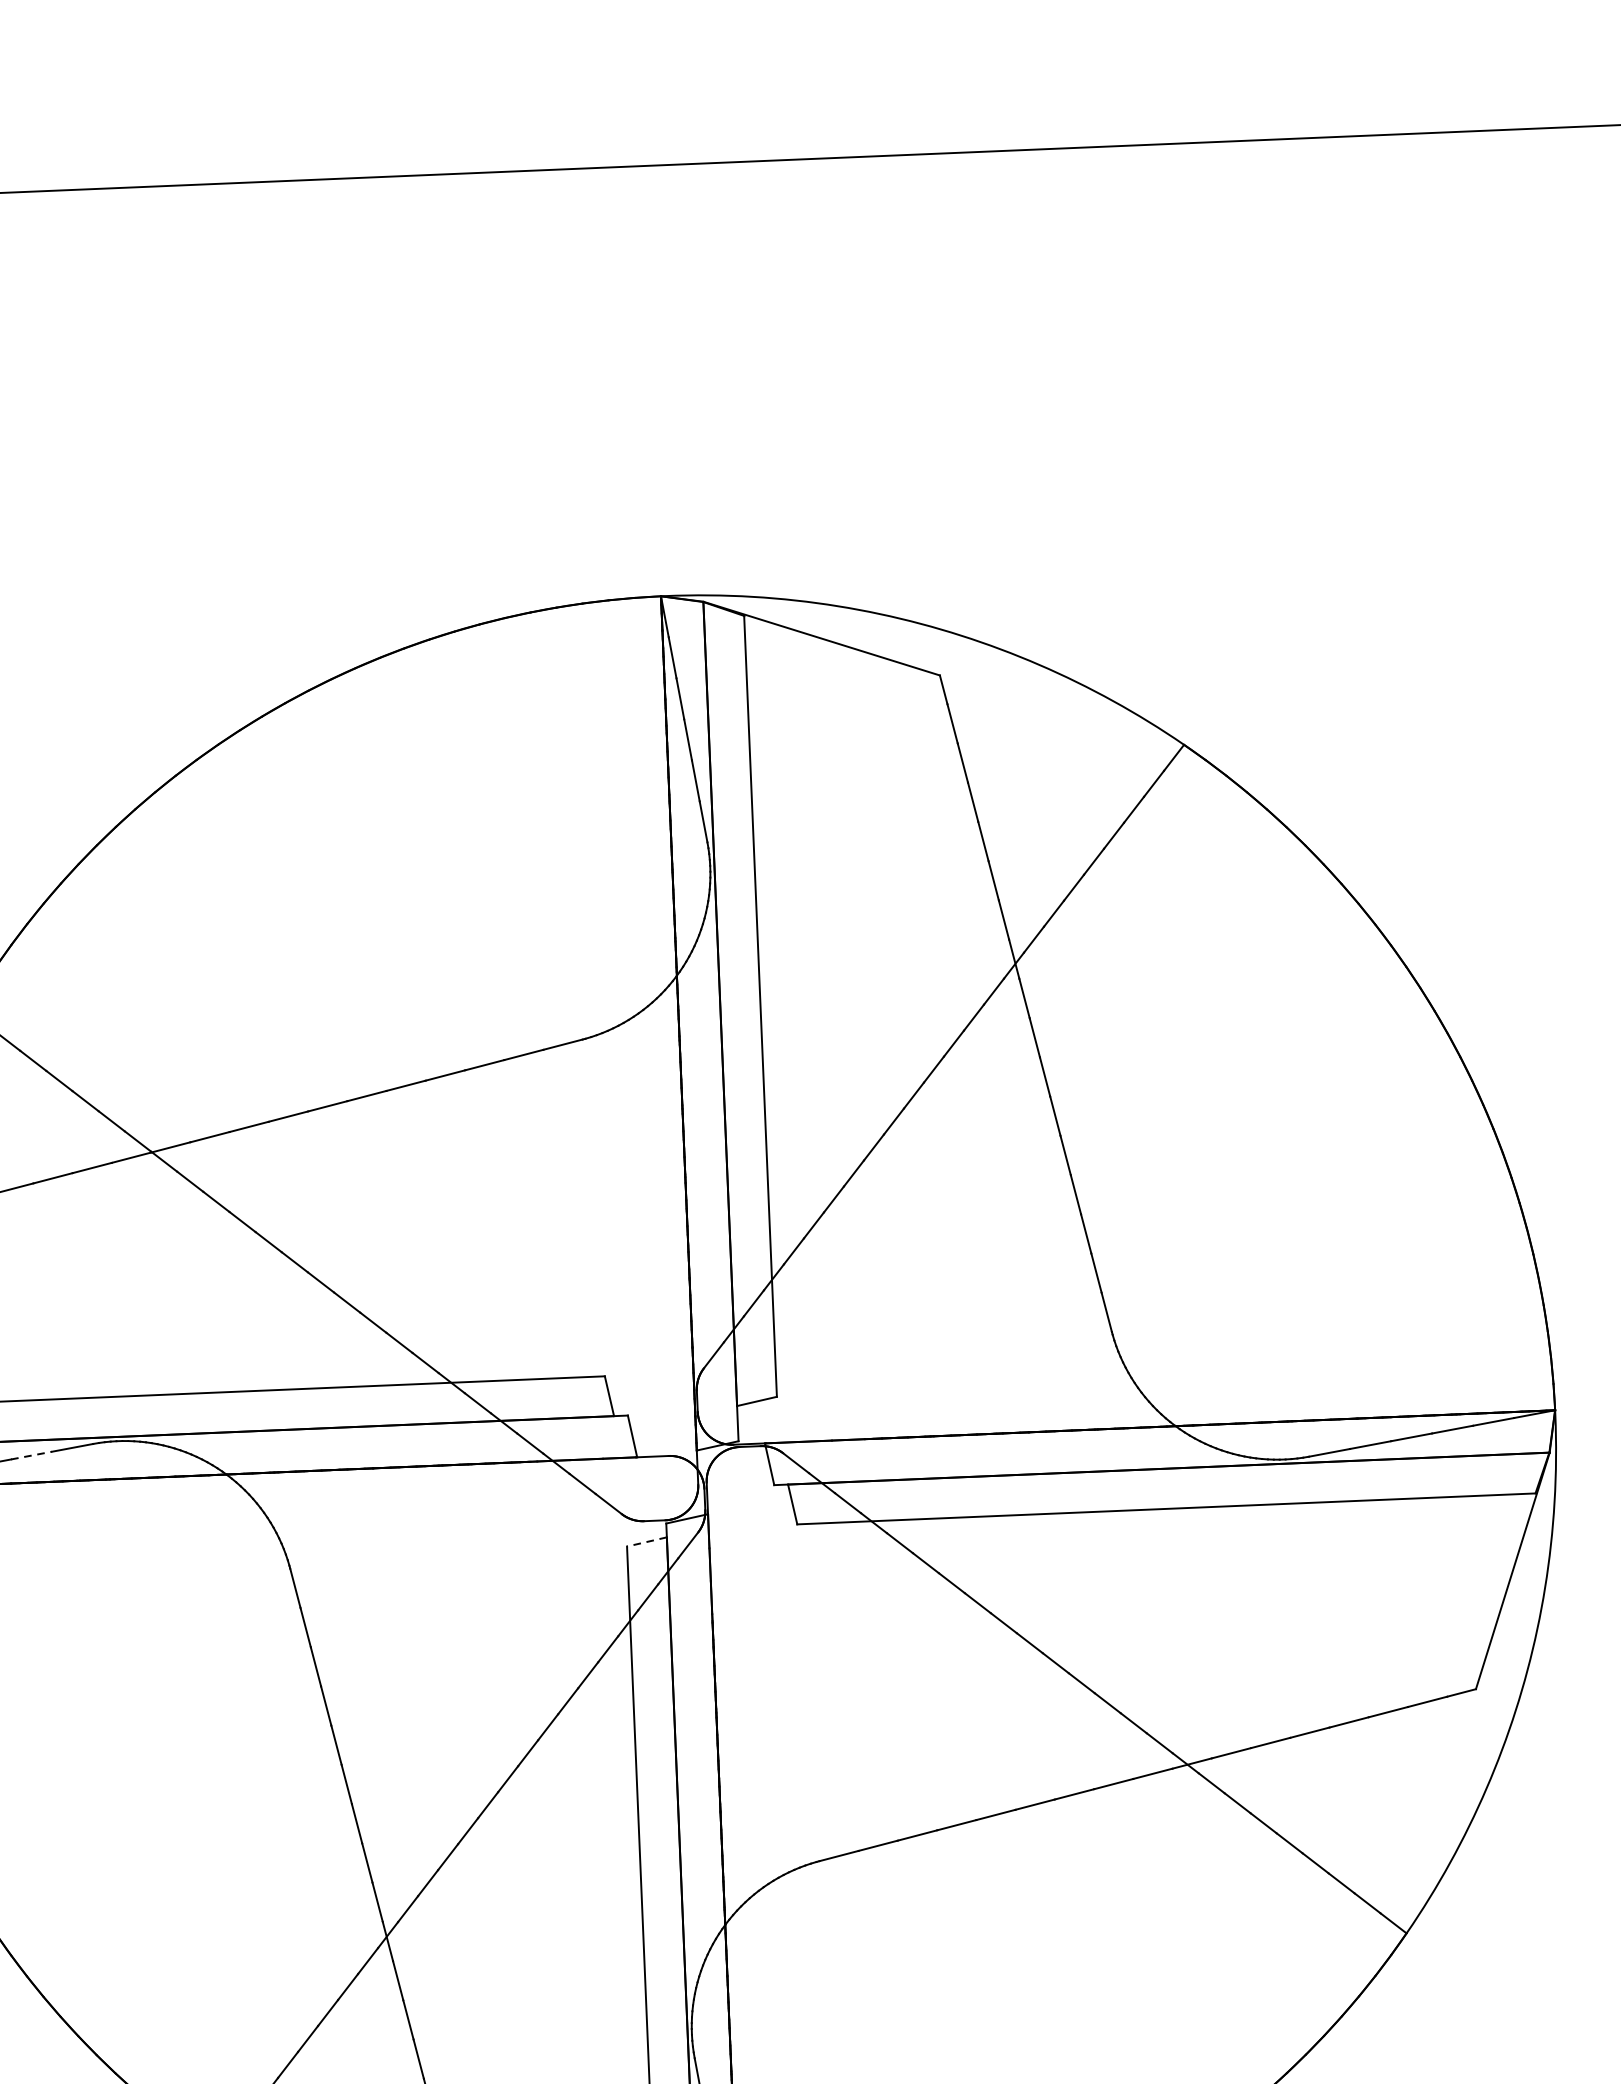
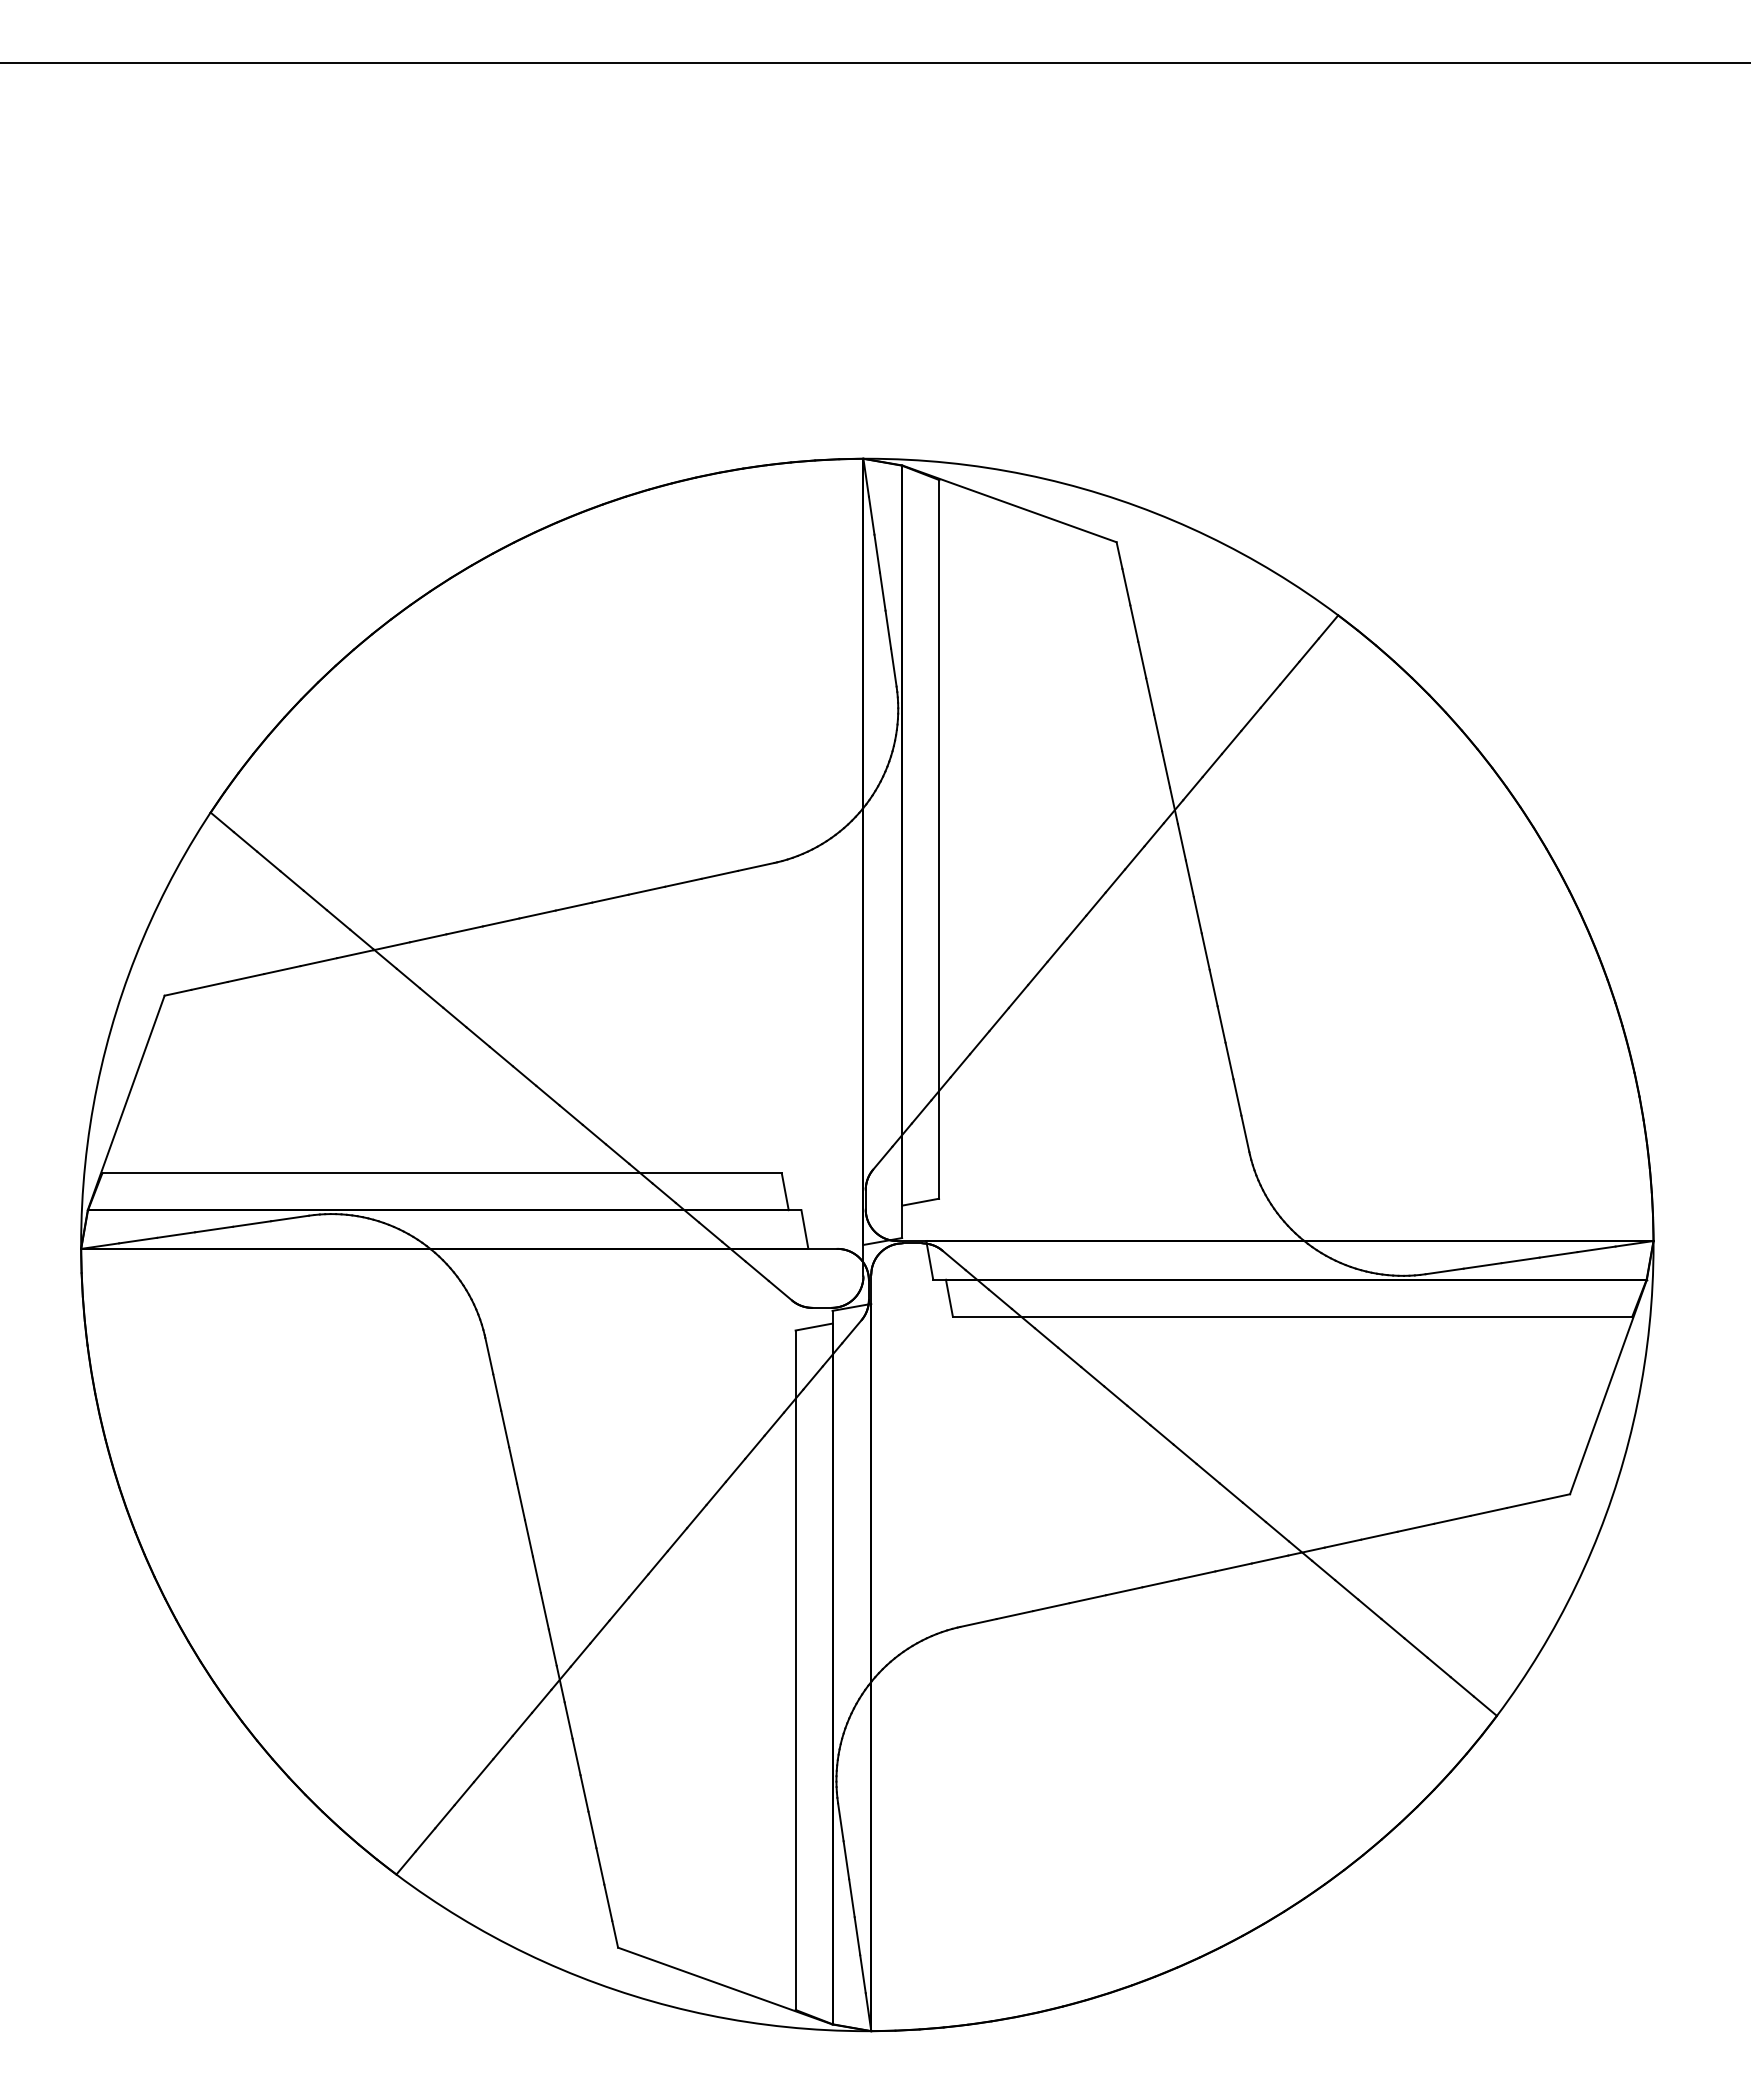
line: (32, 1455) -> (252, 1223), dashed -> solid
line: (647, 1542) -> (814, 1327), dashed -> solid

